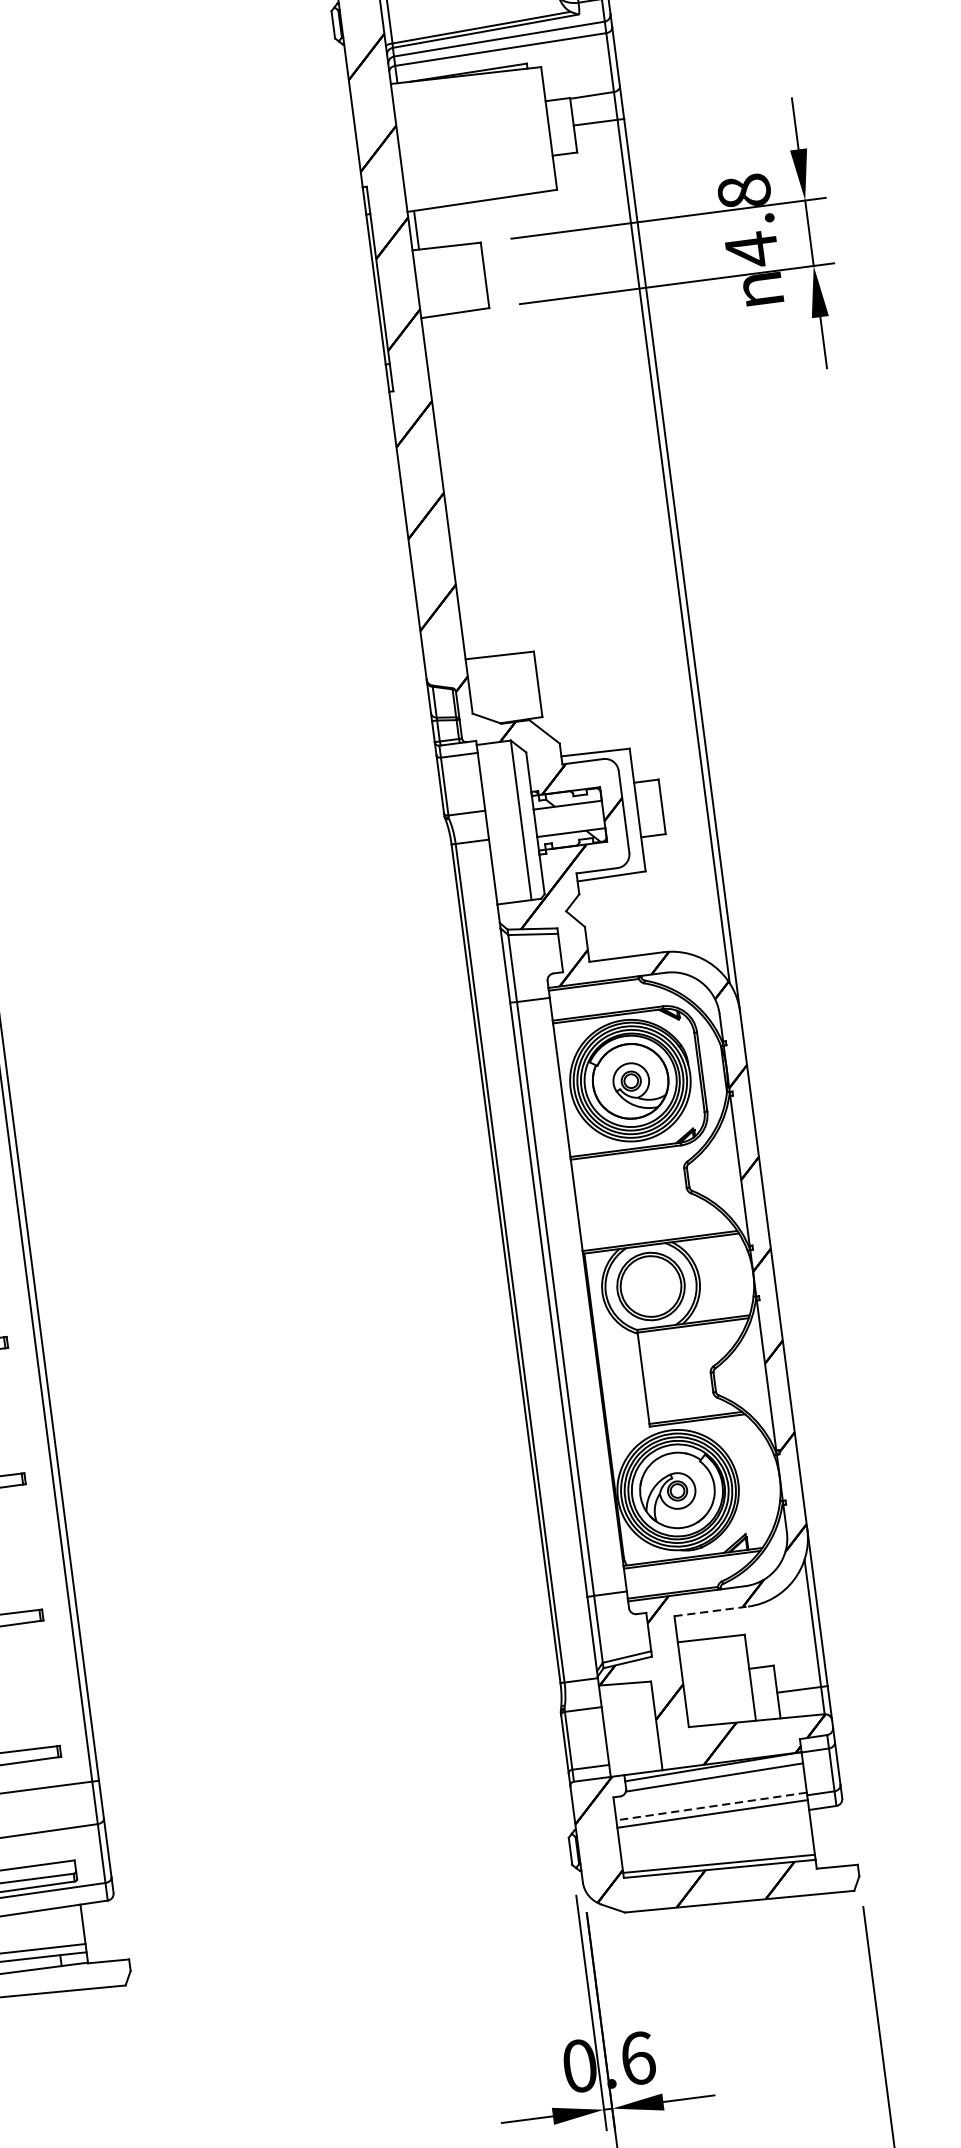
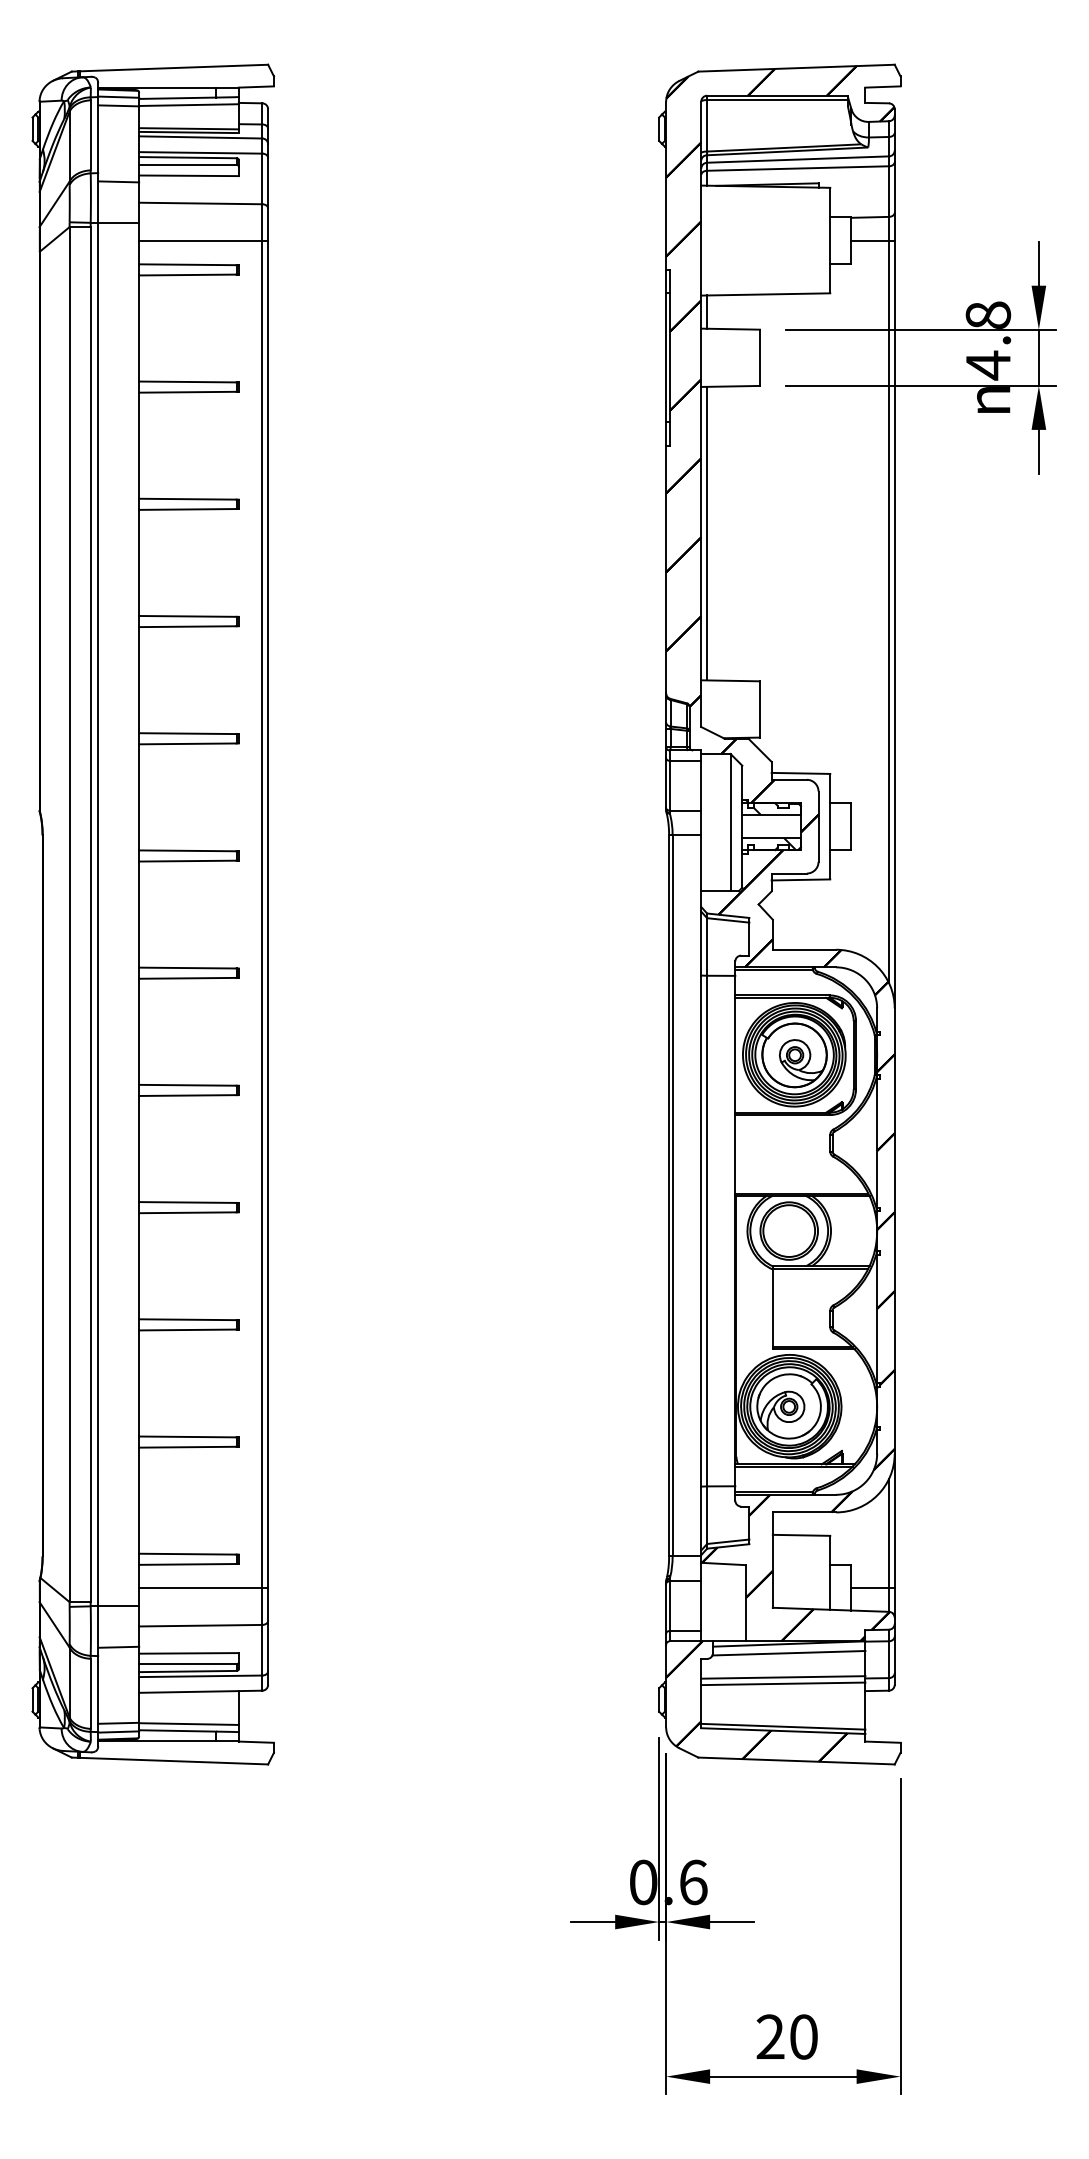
line: (449, 487) -> (706, 533), added
line: (711, 1611) -> (804, 1512), dashed -> solid
line: (710, 1806) -> (782, 1677), dashed -> solid

